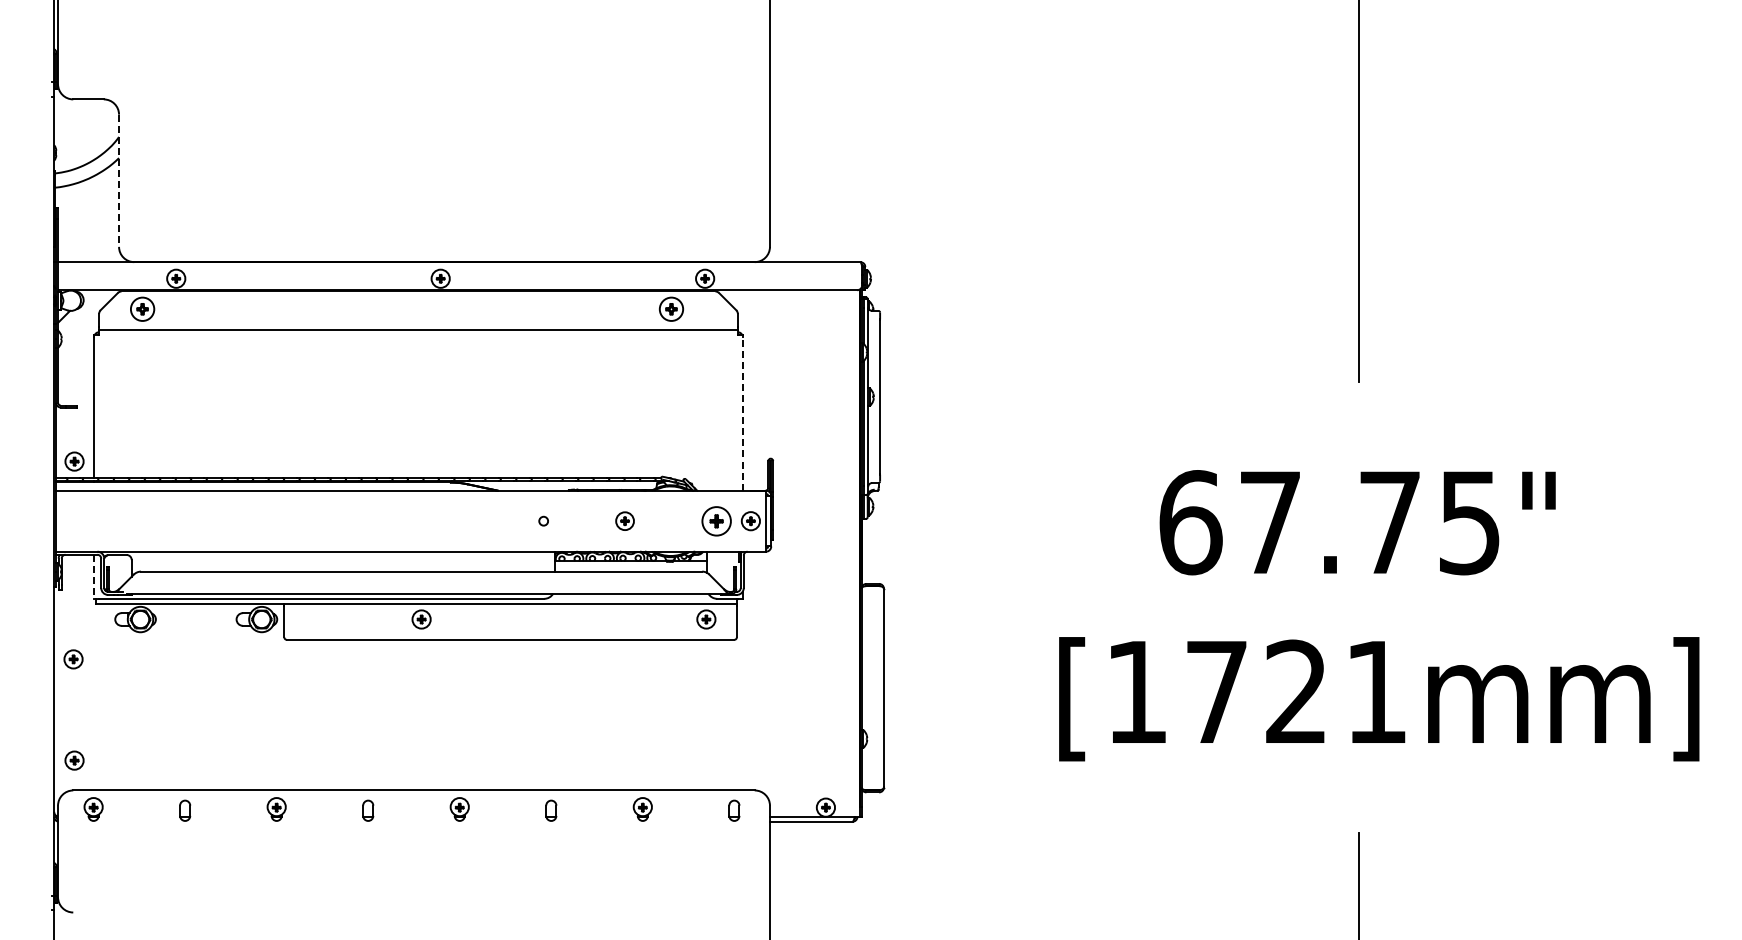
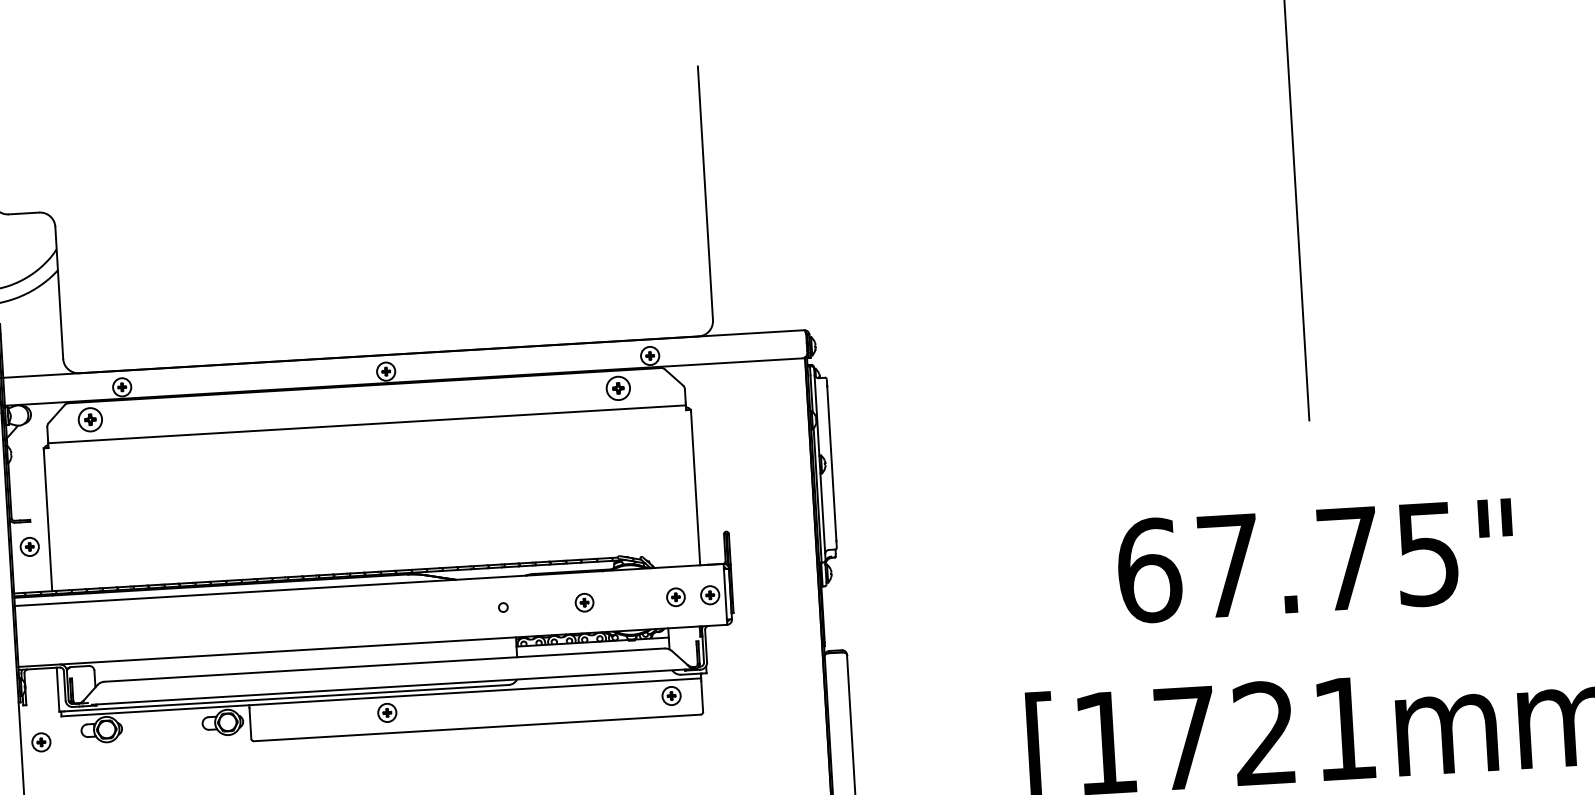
line: (119, 181) -> (59, 293), dashed -> solid
line: (742, 413) -> (695, 488), dashed -> solid
part: (74, 461) -> (29, 546), moved
part: (716, 520) -> (675, 596), size x0.62
line: (94, 577) -> (58, 690), dashed -> solid
part: (73, 659) -> (41, 742), moved

